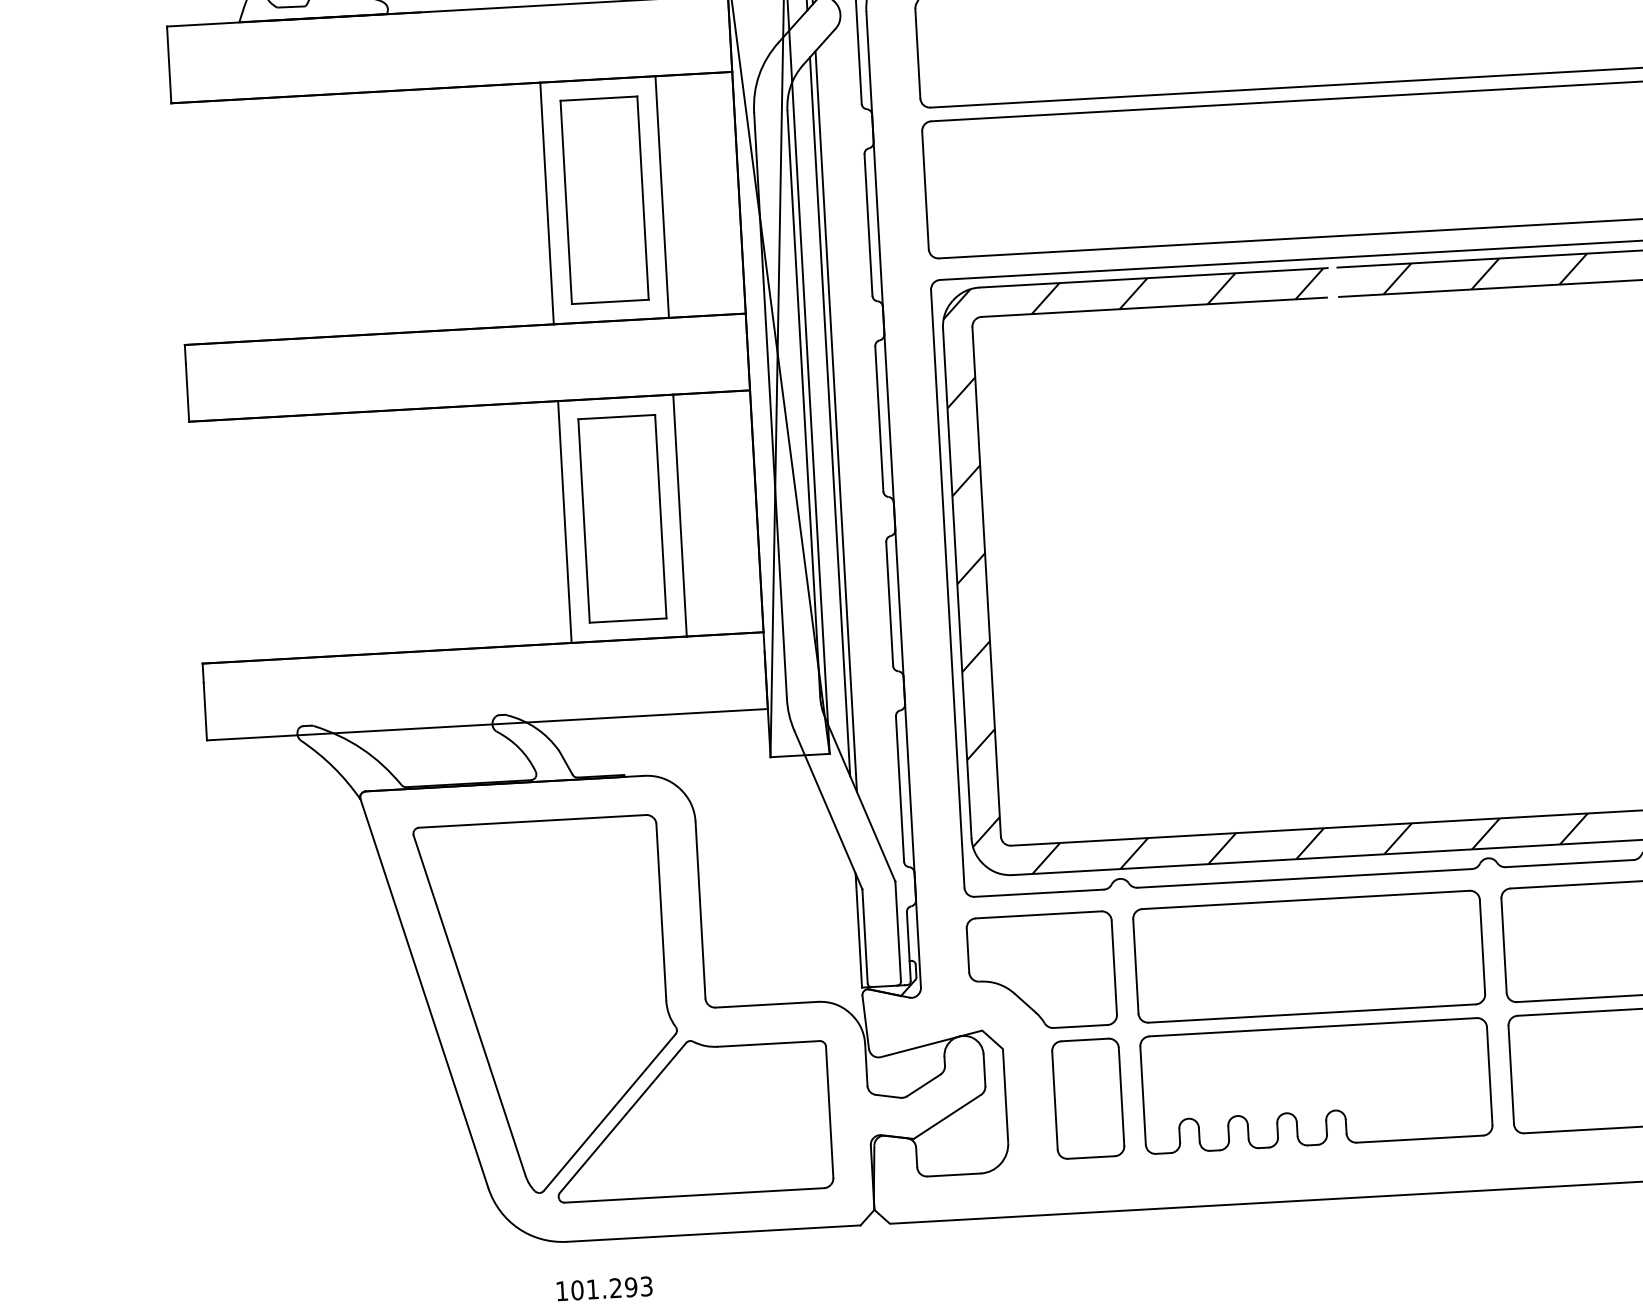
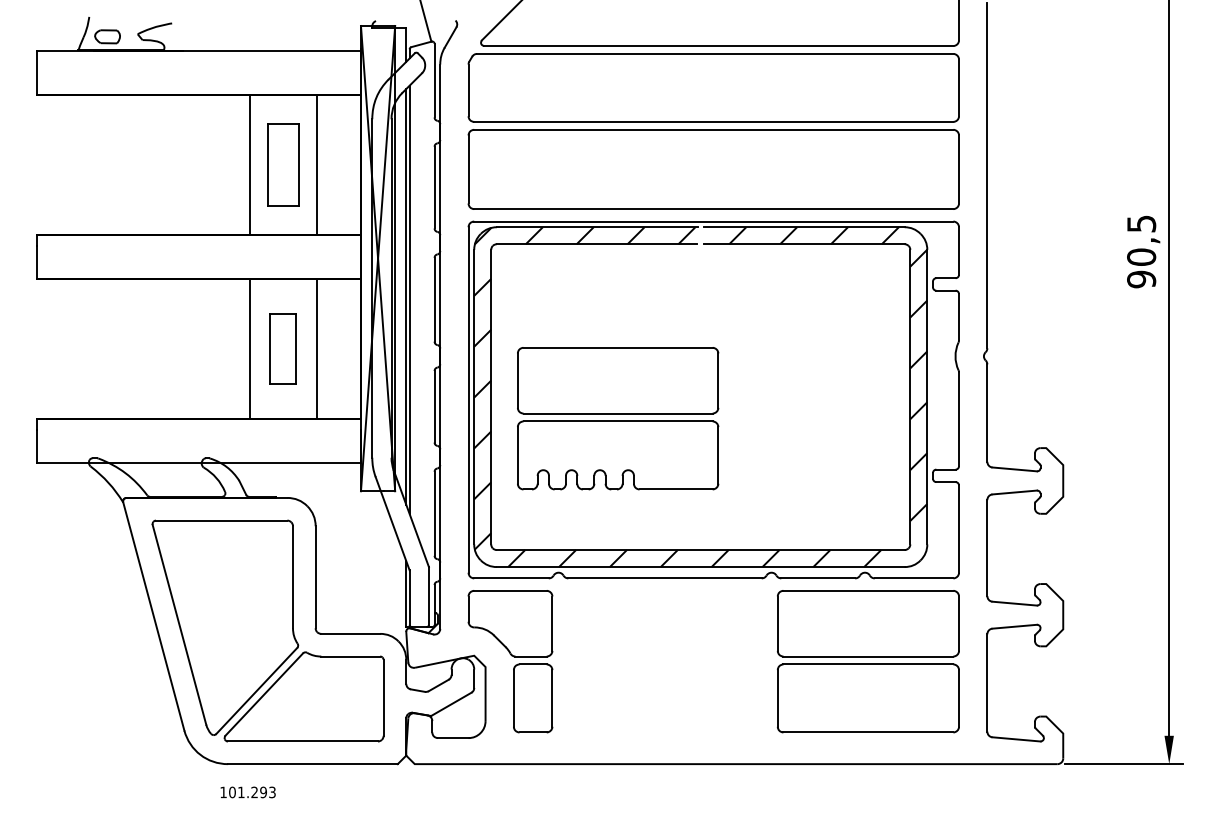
part: (603, 199) -> (282, 164), size x0.7
part: (621, 517) -> (282, 348), size x0.6
part: (1313, 1022) -> (618, 418), moved

